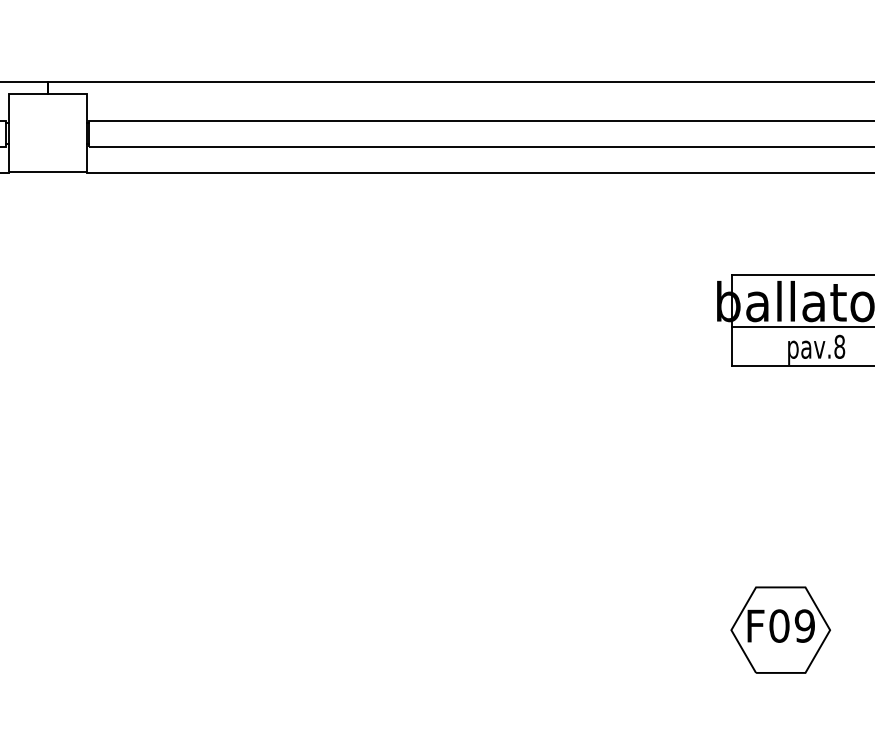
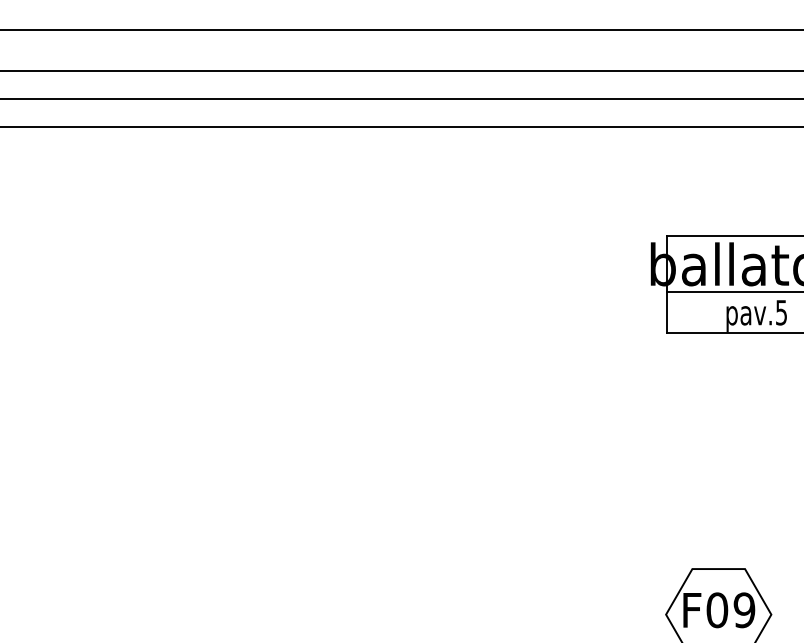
text: (839, 346) -> (781, 312), pav.8 -> pav.5

